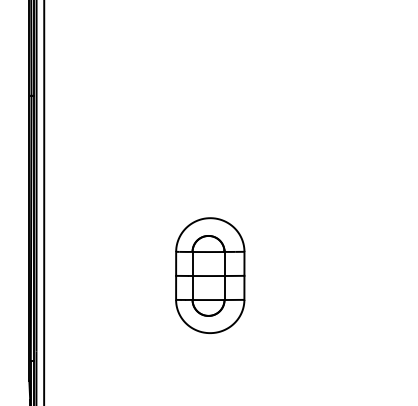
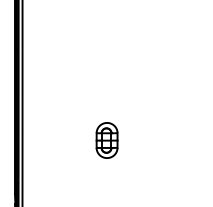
part: (209, 275) -> (106, 140), size x0.6

